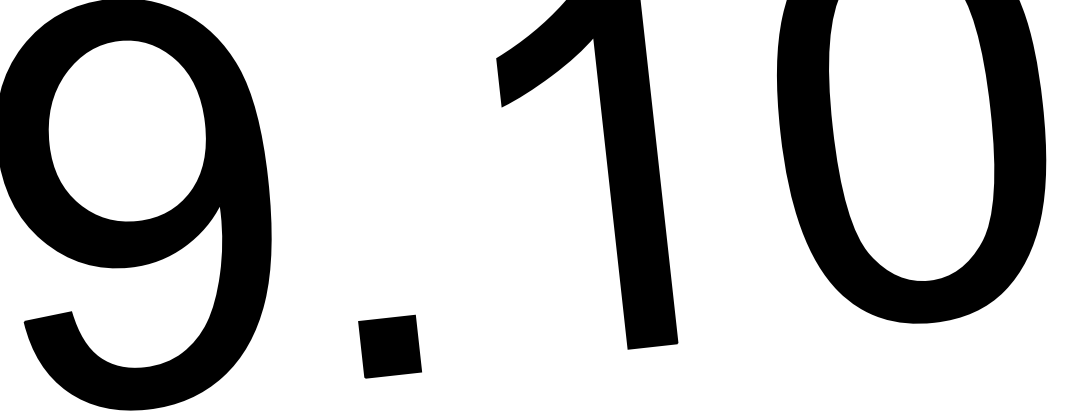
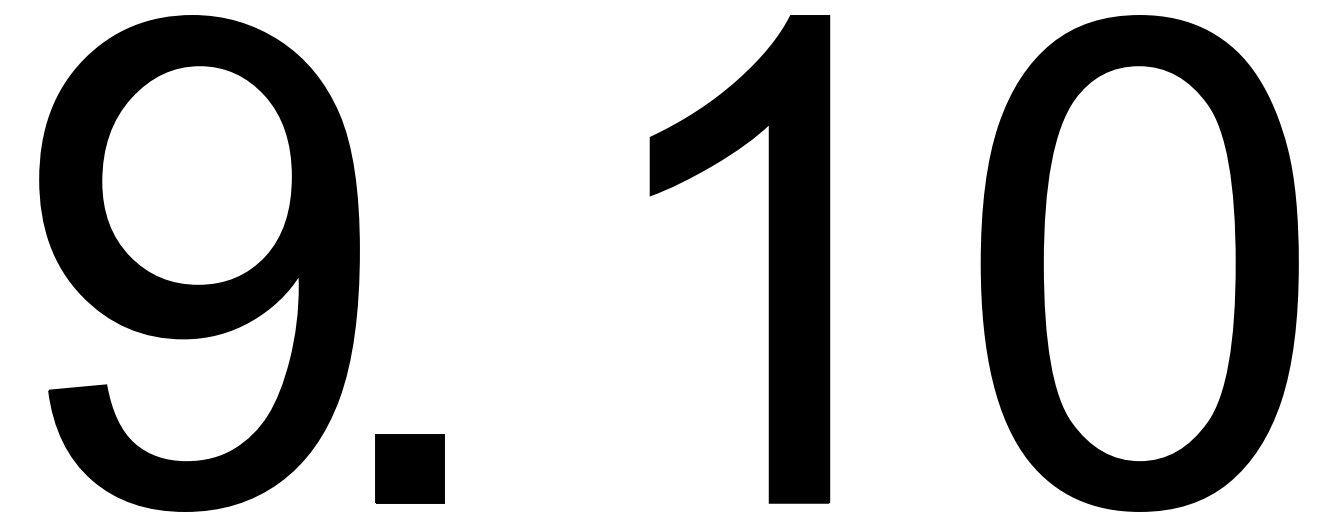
part: (389, 346) -> (409, 468), moved

